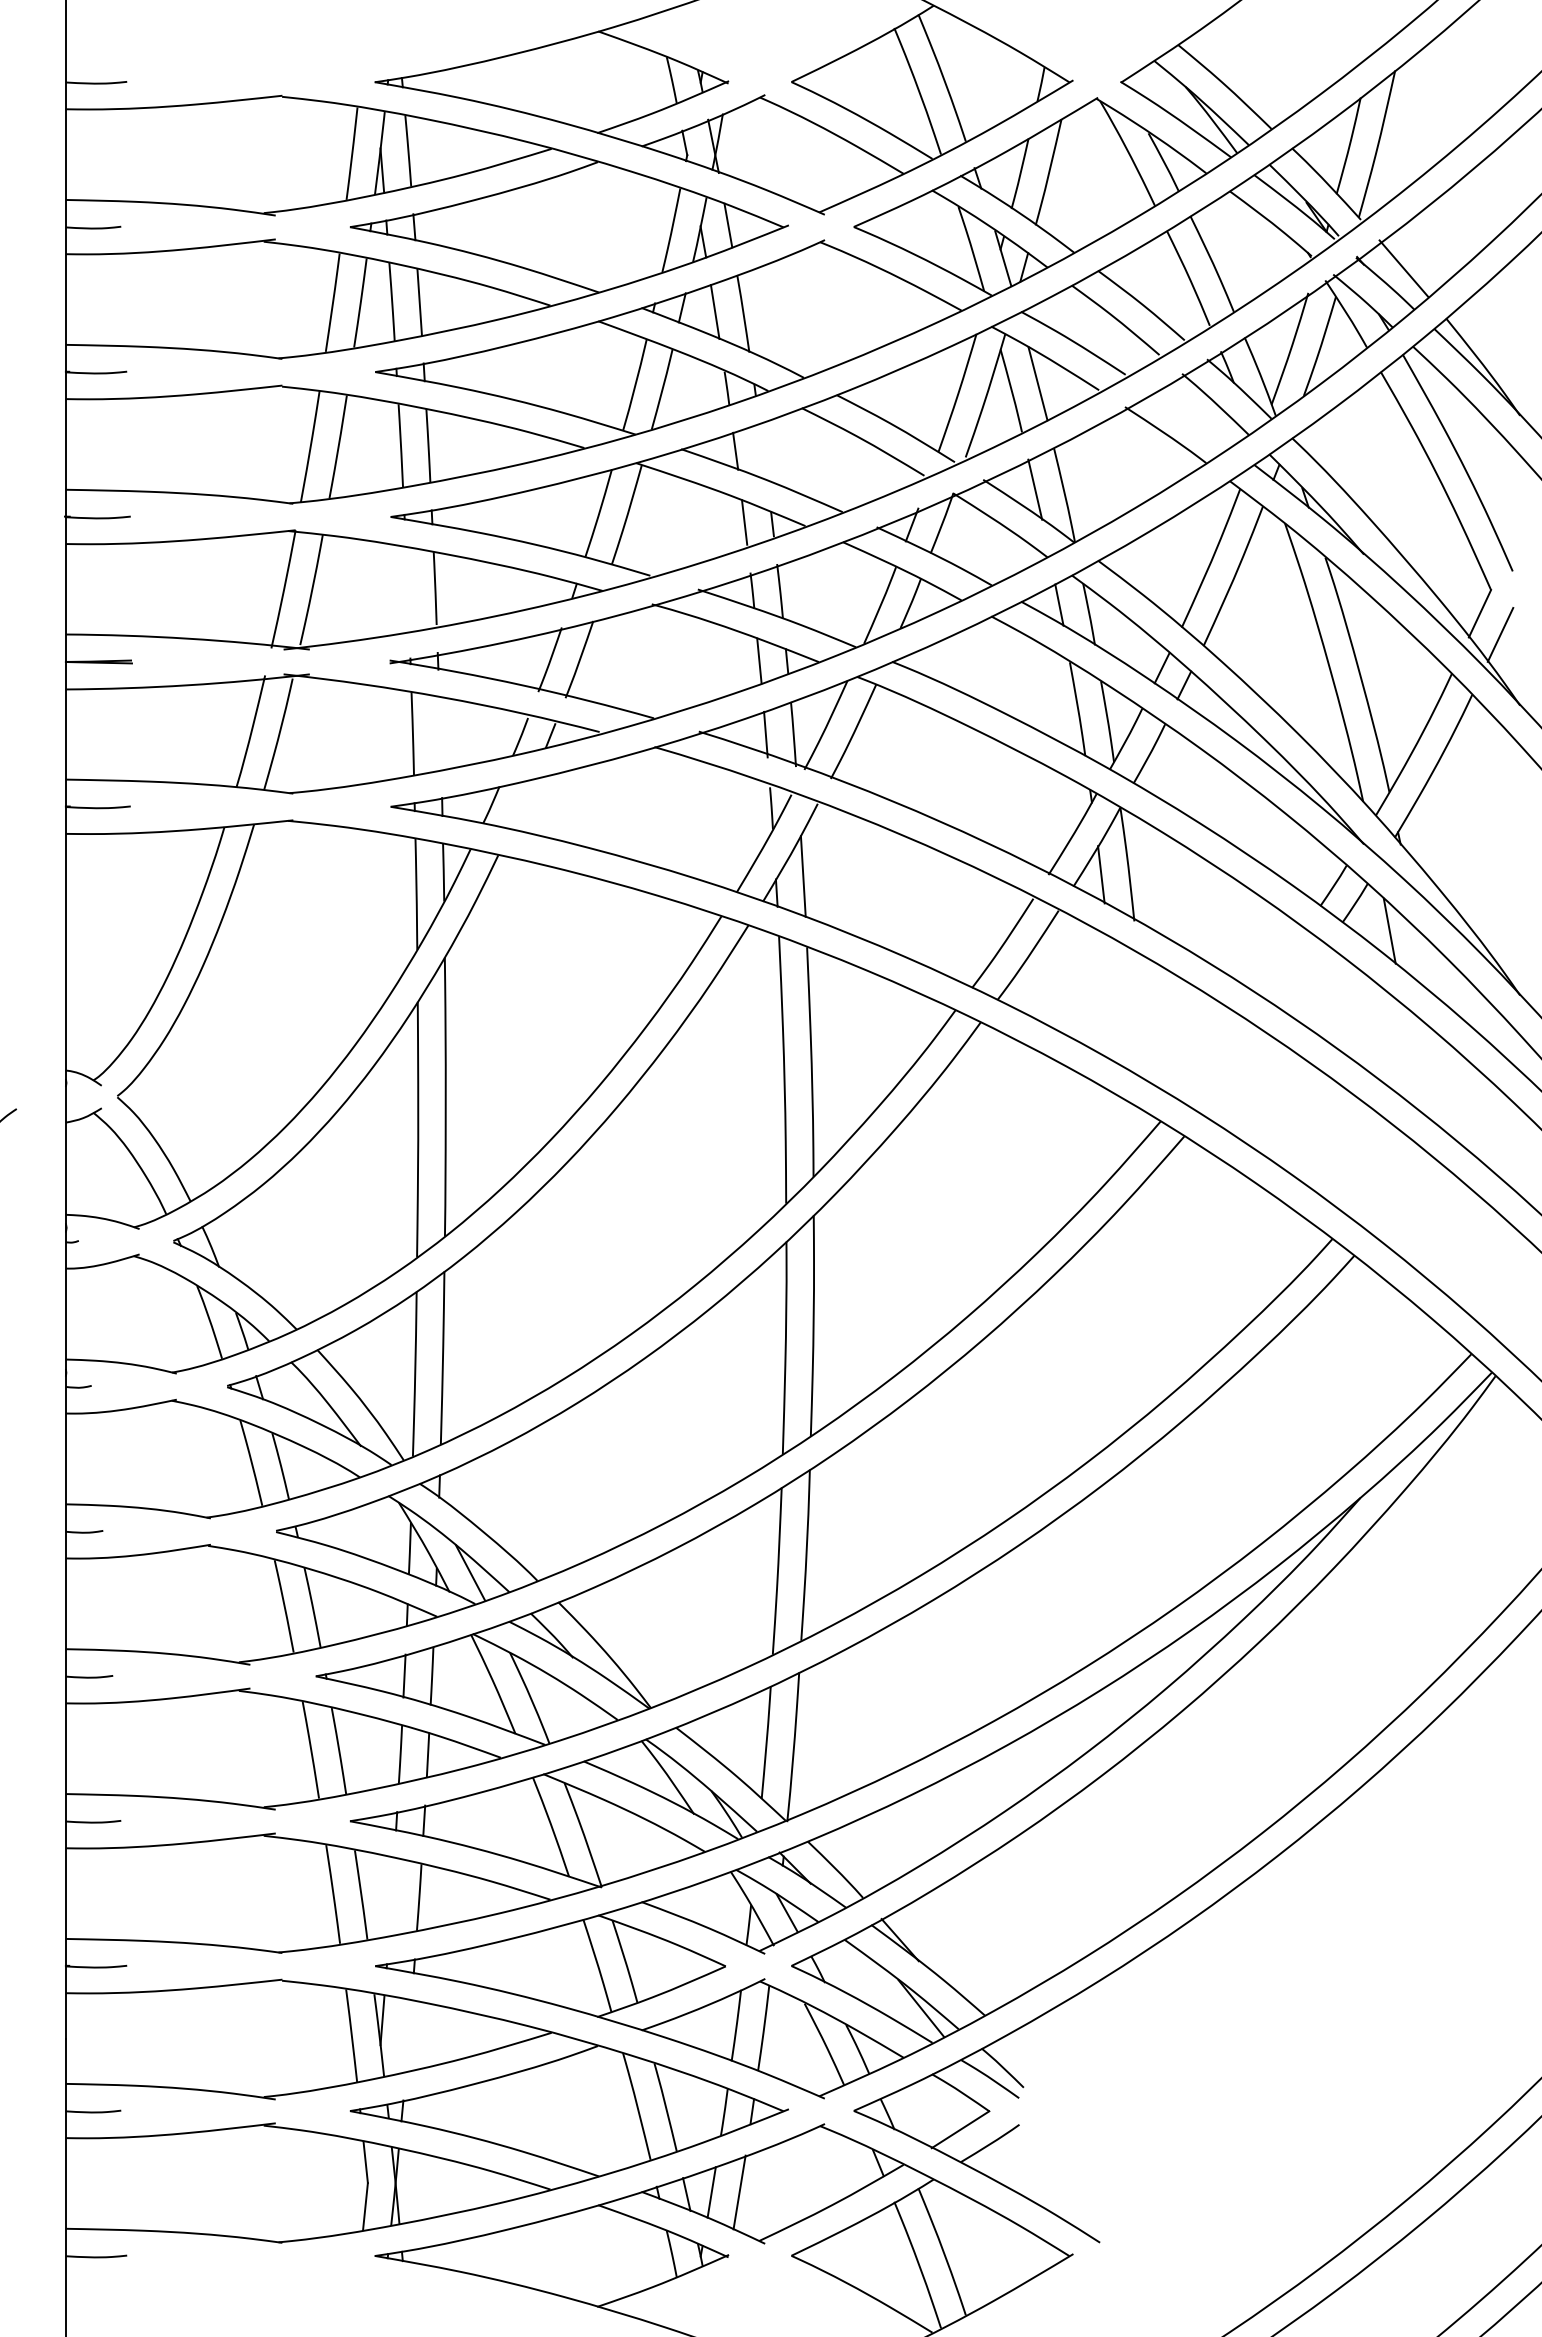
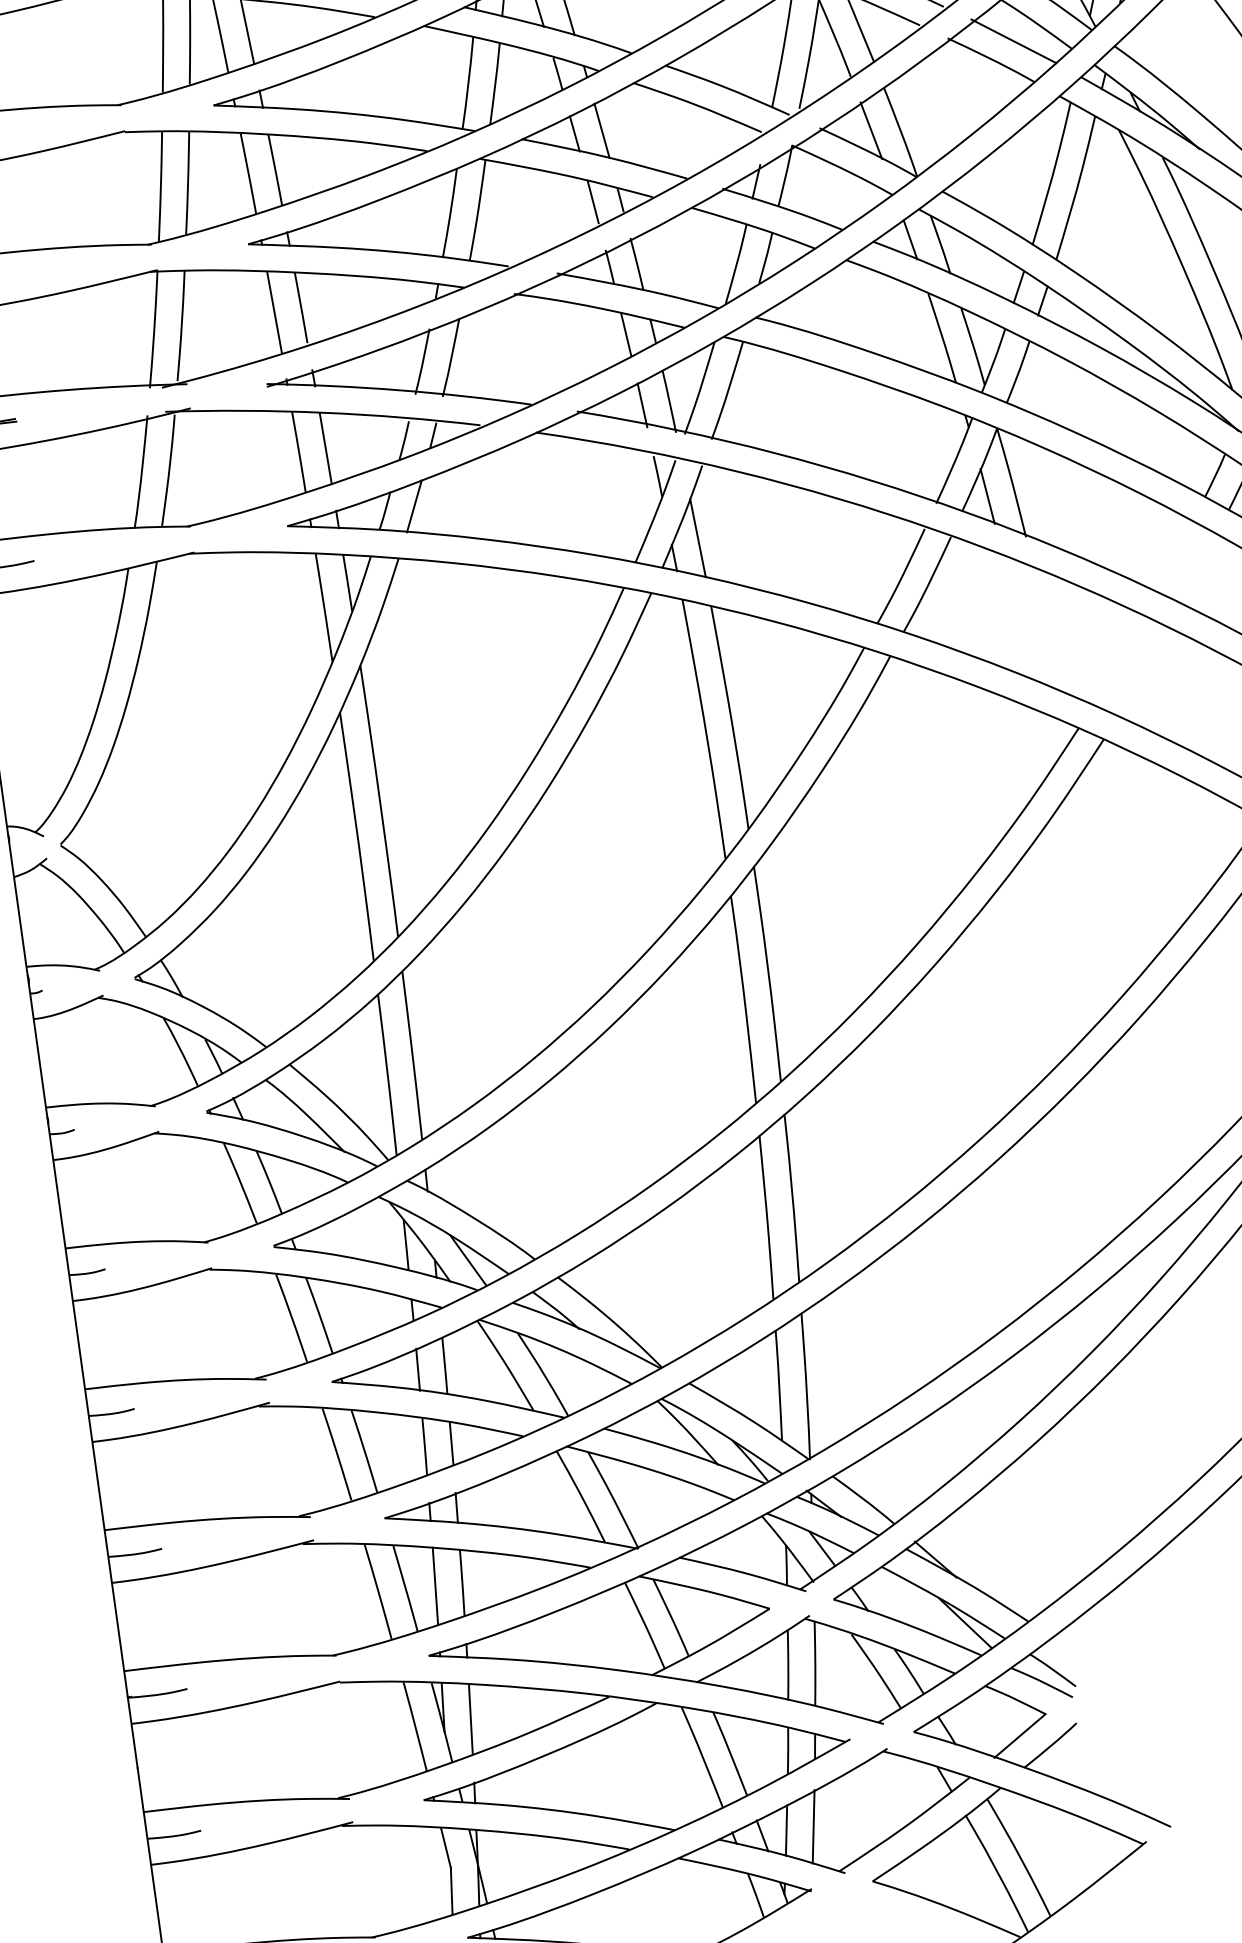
line: (1191, 419) -> (1013, 41), added
line: (763, 451) -> (601, 130), added
line: (407, 588) -> (274, 311), added
line: (440, 733) -> (325, 448), added
line: (521, 804) -> (414, 506), added
line: (391, 1896) -> (435, 1585), added
line: (408, 2035) -> (470, 1718), added

